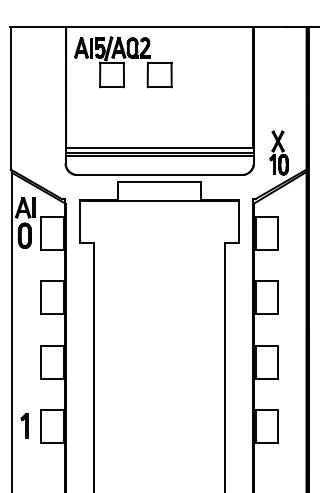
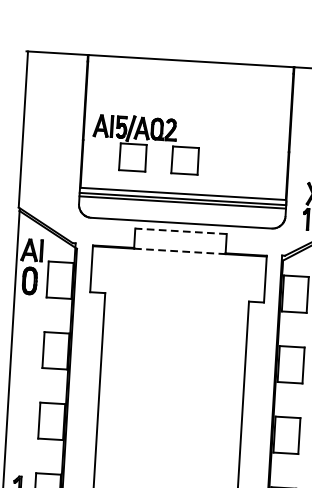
part: (123, 62) -> (146, 144), moved
line: (159, 182) -> (180, 231), solid -> dashed
line: (159, 200) -> (179, 251), solid -> dashed

